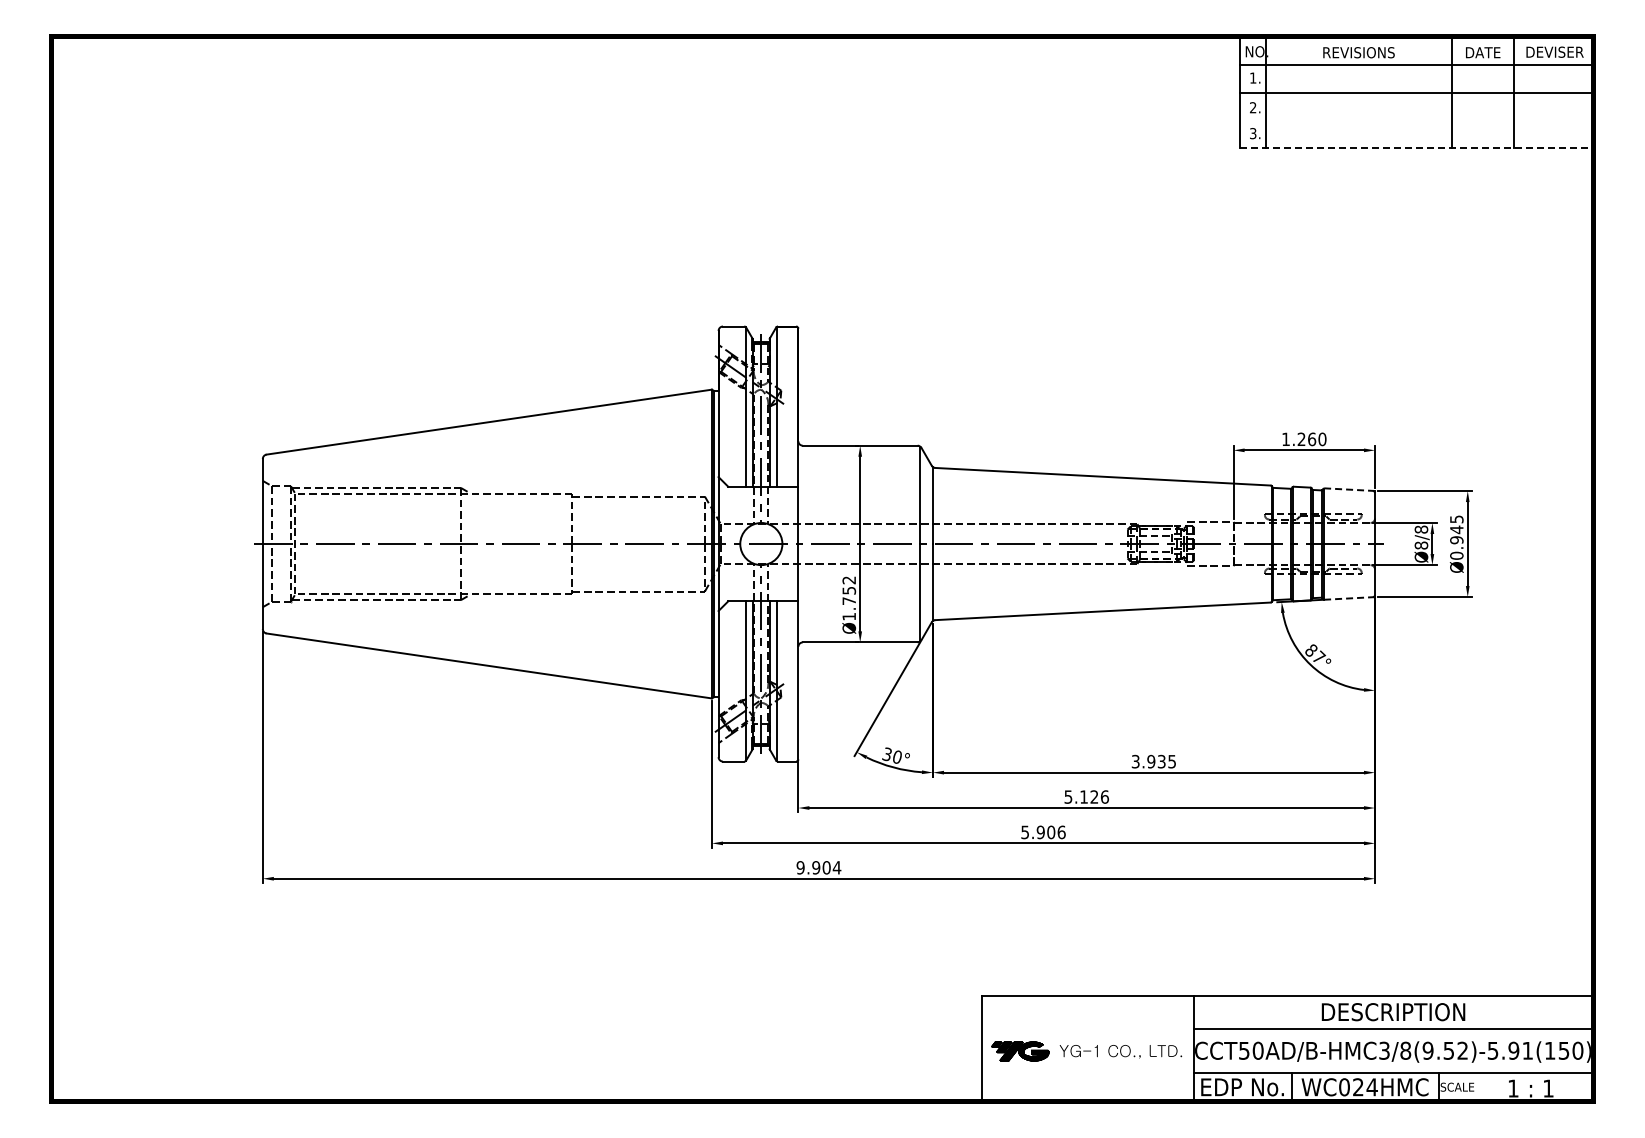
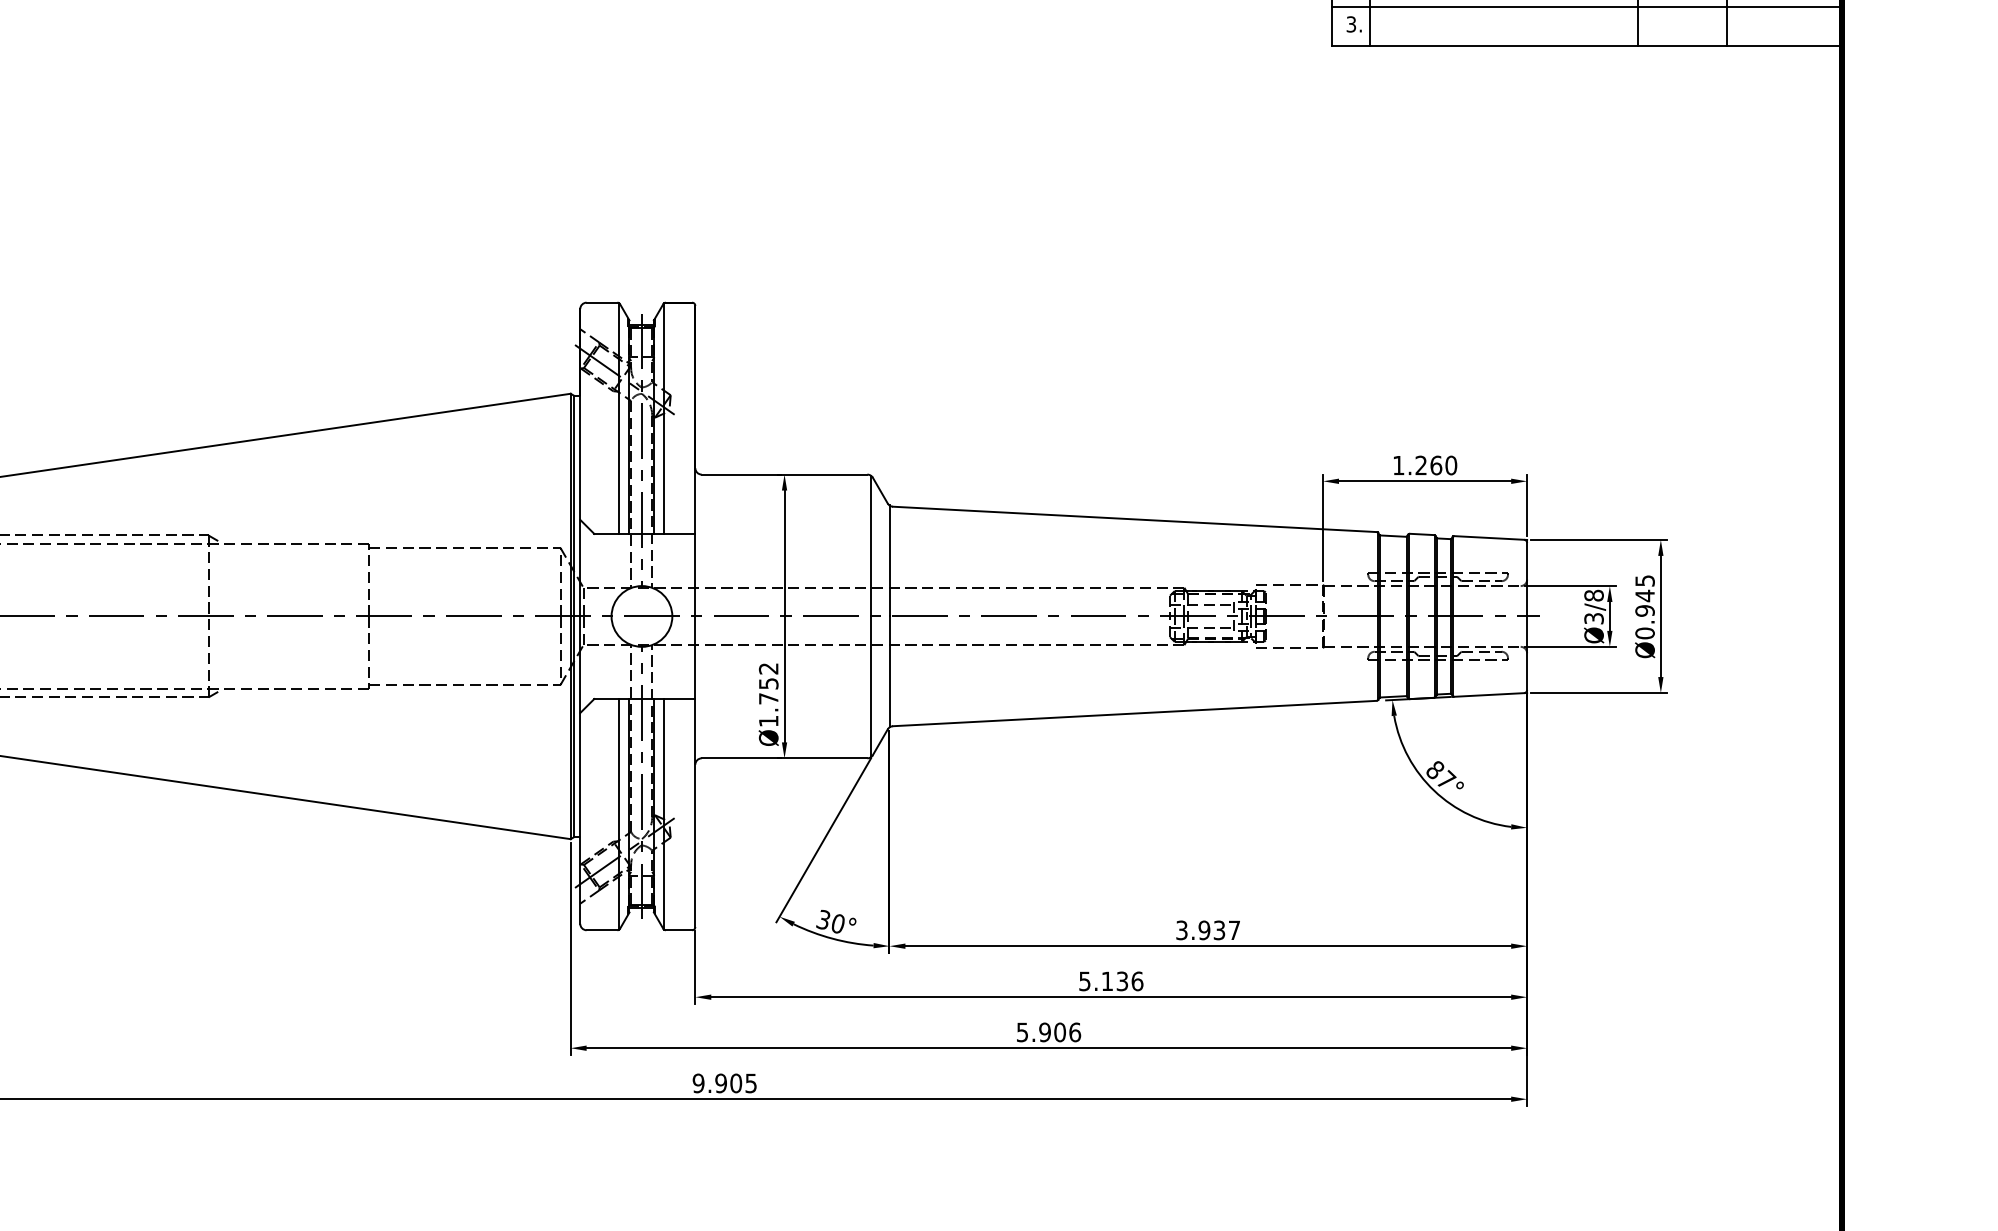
line: (1416, 121) -> (1586, 6), added
line: (1416, 148) -> (1586, 45), dashed -> solid
line: (1349, 489) -> (1490, 537), dashed -> solid
text: (1421, 545) -> (1594, 618), Ø8/8 -> Ø3/8
line: (1349, 598) -> (1490, 695), dashed -> solid
text: (1171, 761) -> (1233, 930), 3.935 -> 3.937
text: (1094, 796) -> (1122, 980), 5.126 -> 5.136
text: (836, 867) -> (750, 1083), 9.904 -> 9.905

